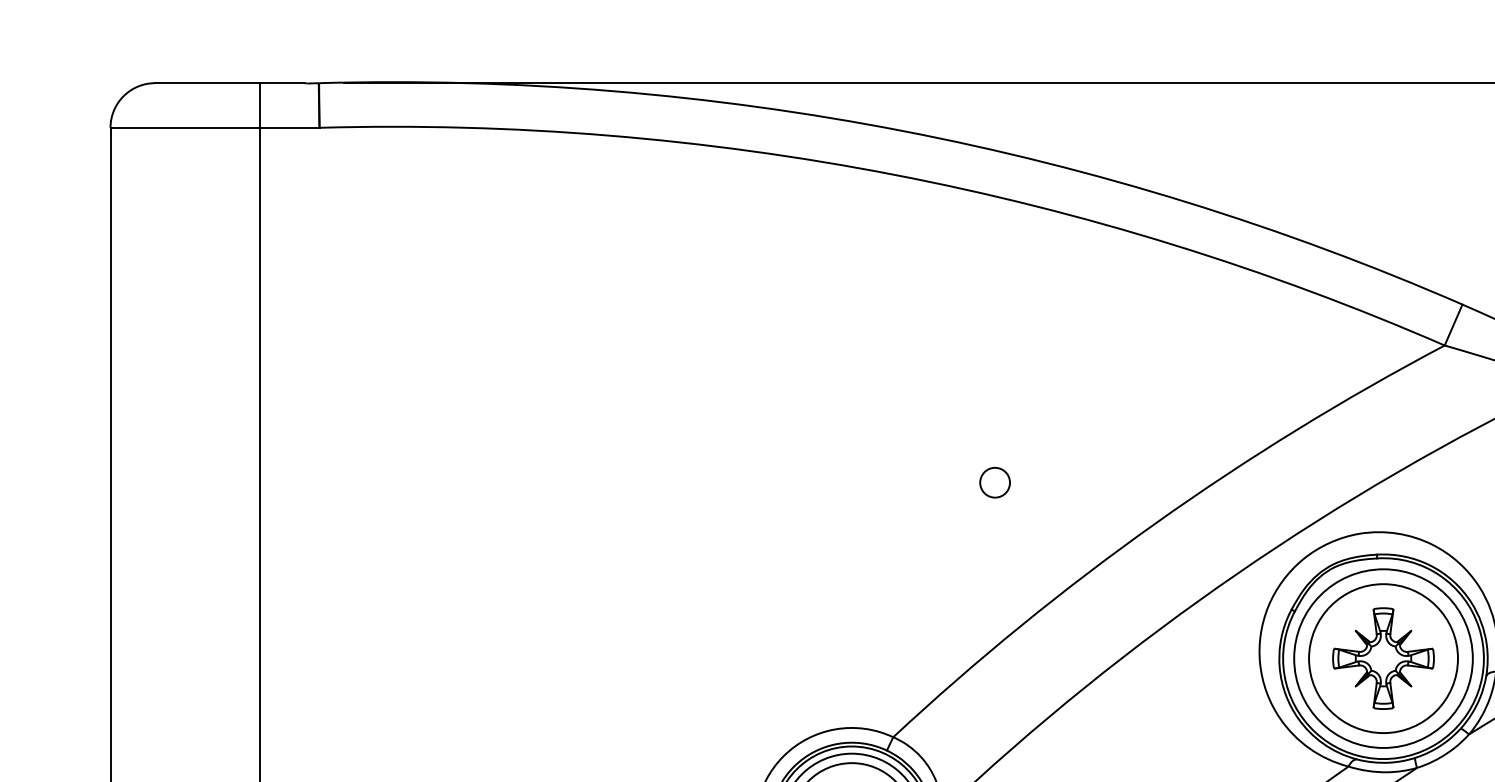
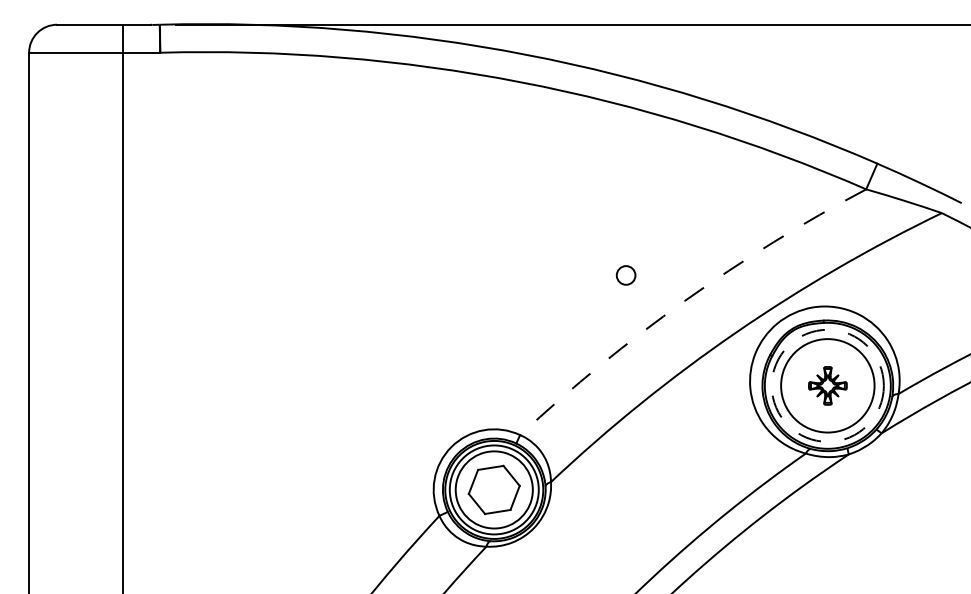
part: (994, 482) -> (625, 275), moved
arc: (1156, 522) -> (685, 300), solid -> dashed
circle: (1382, 658) -> (827, 385), solid -> dashed
part: (1382, 658) -> (827, 385), size x0.6

